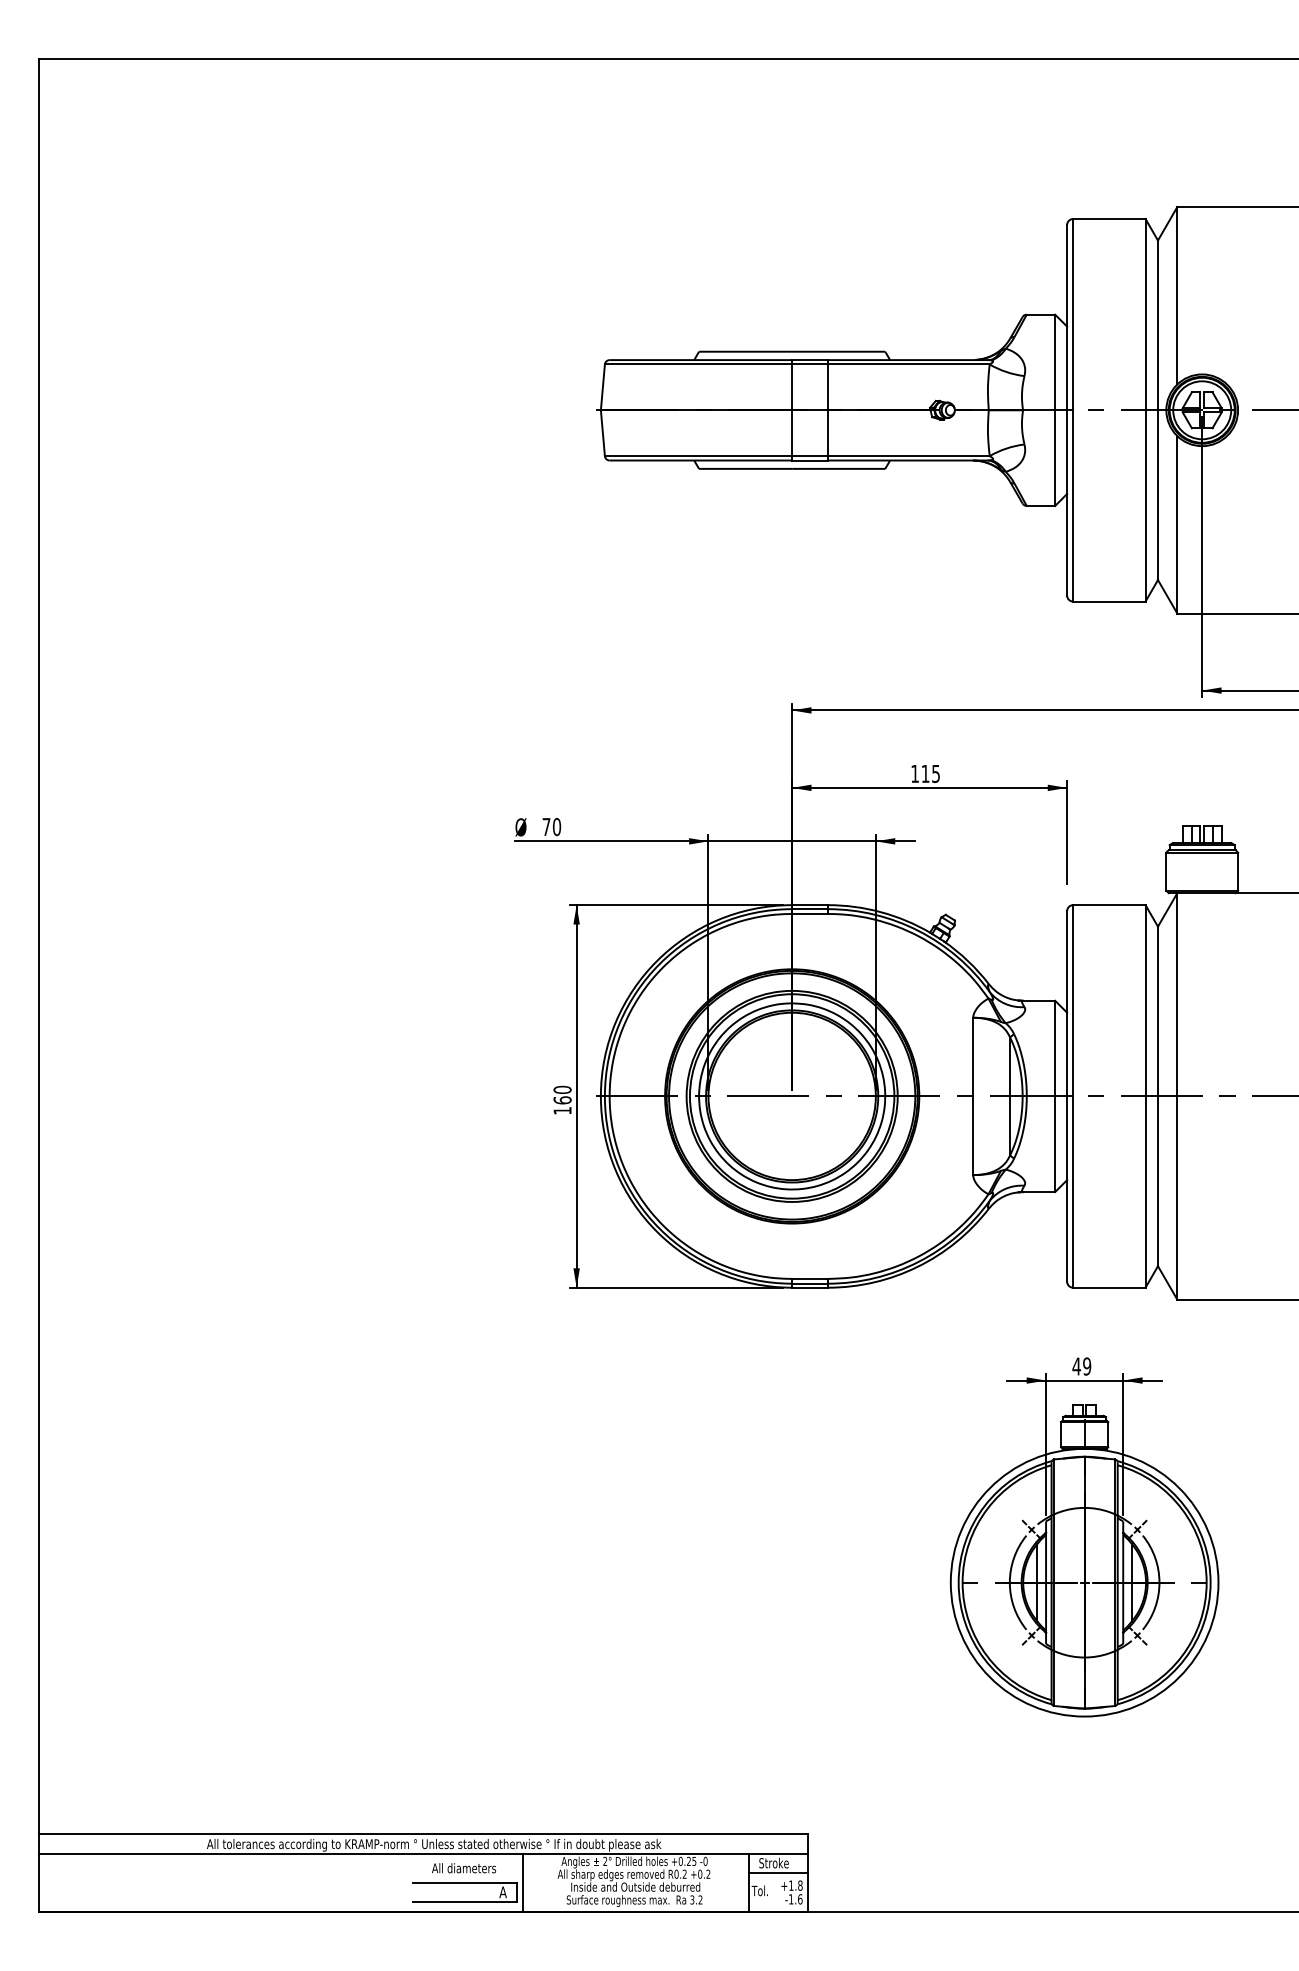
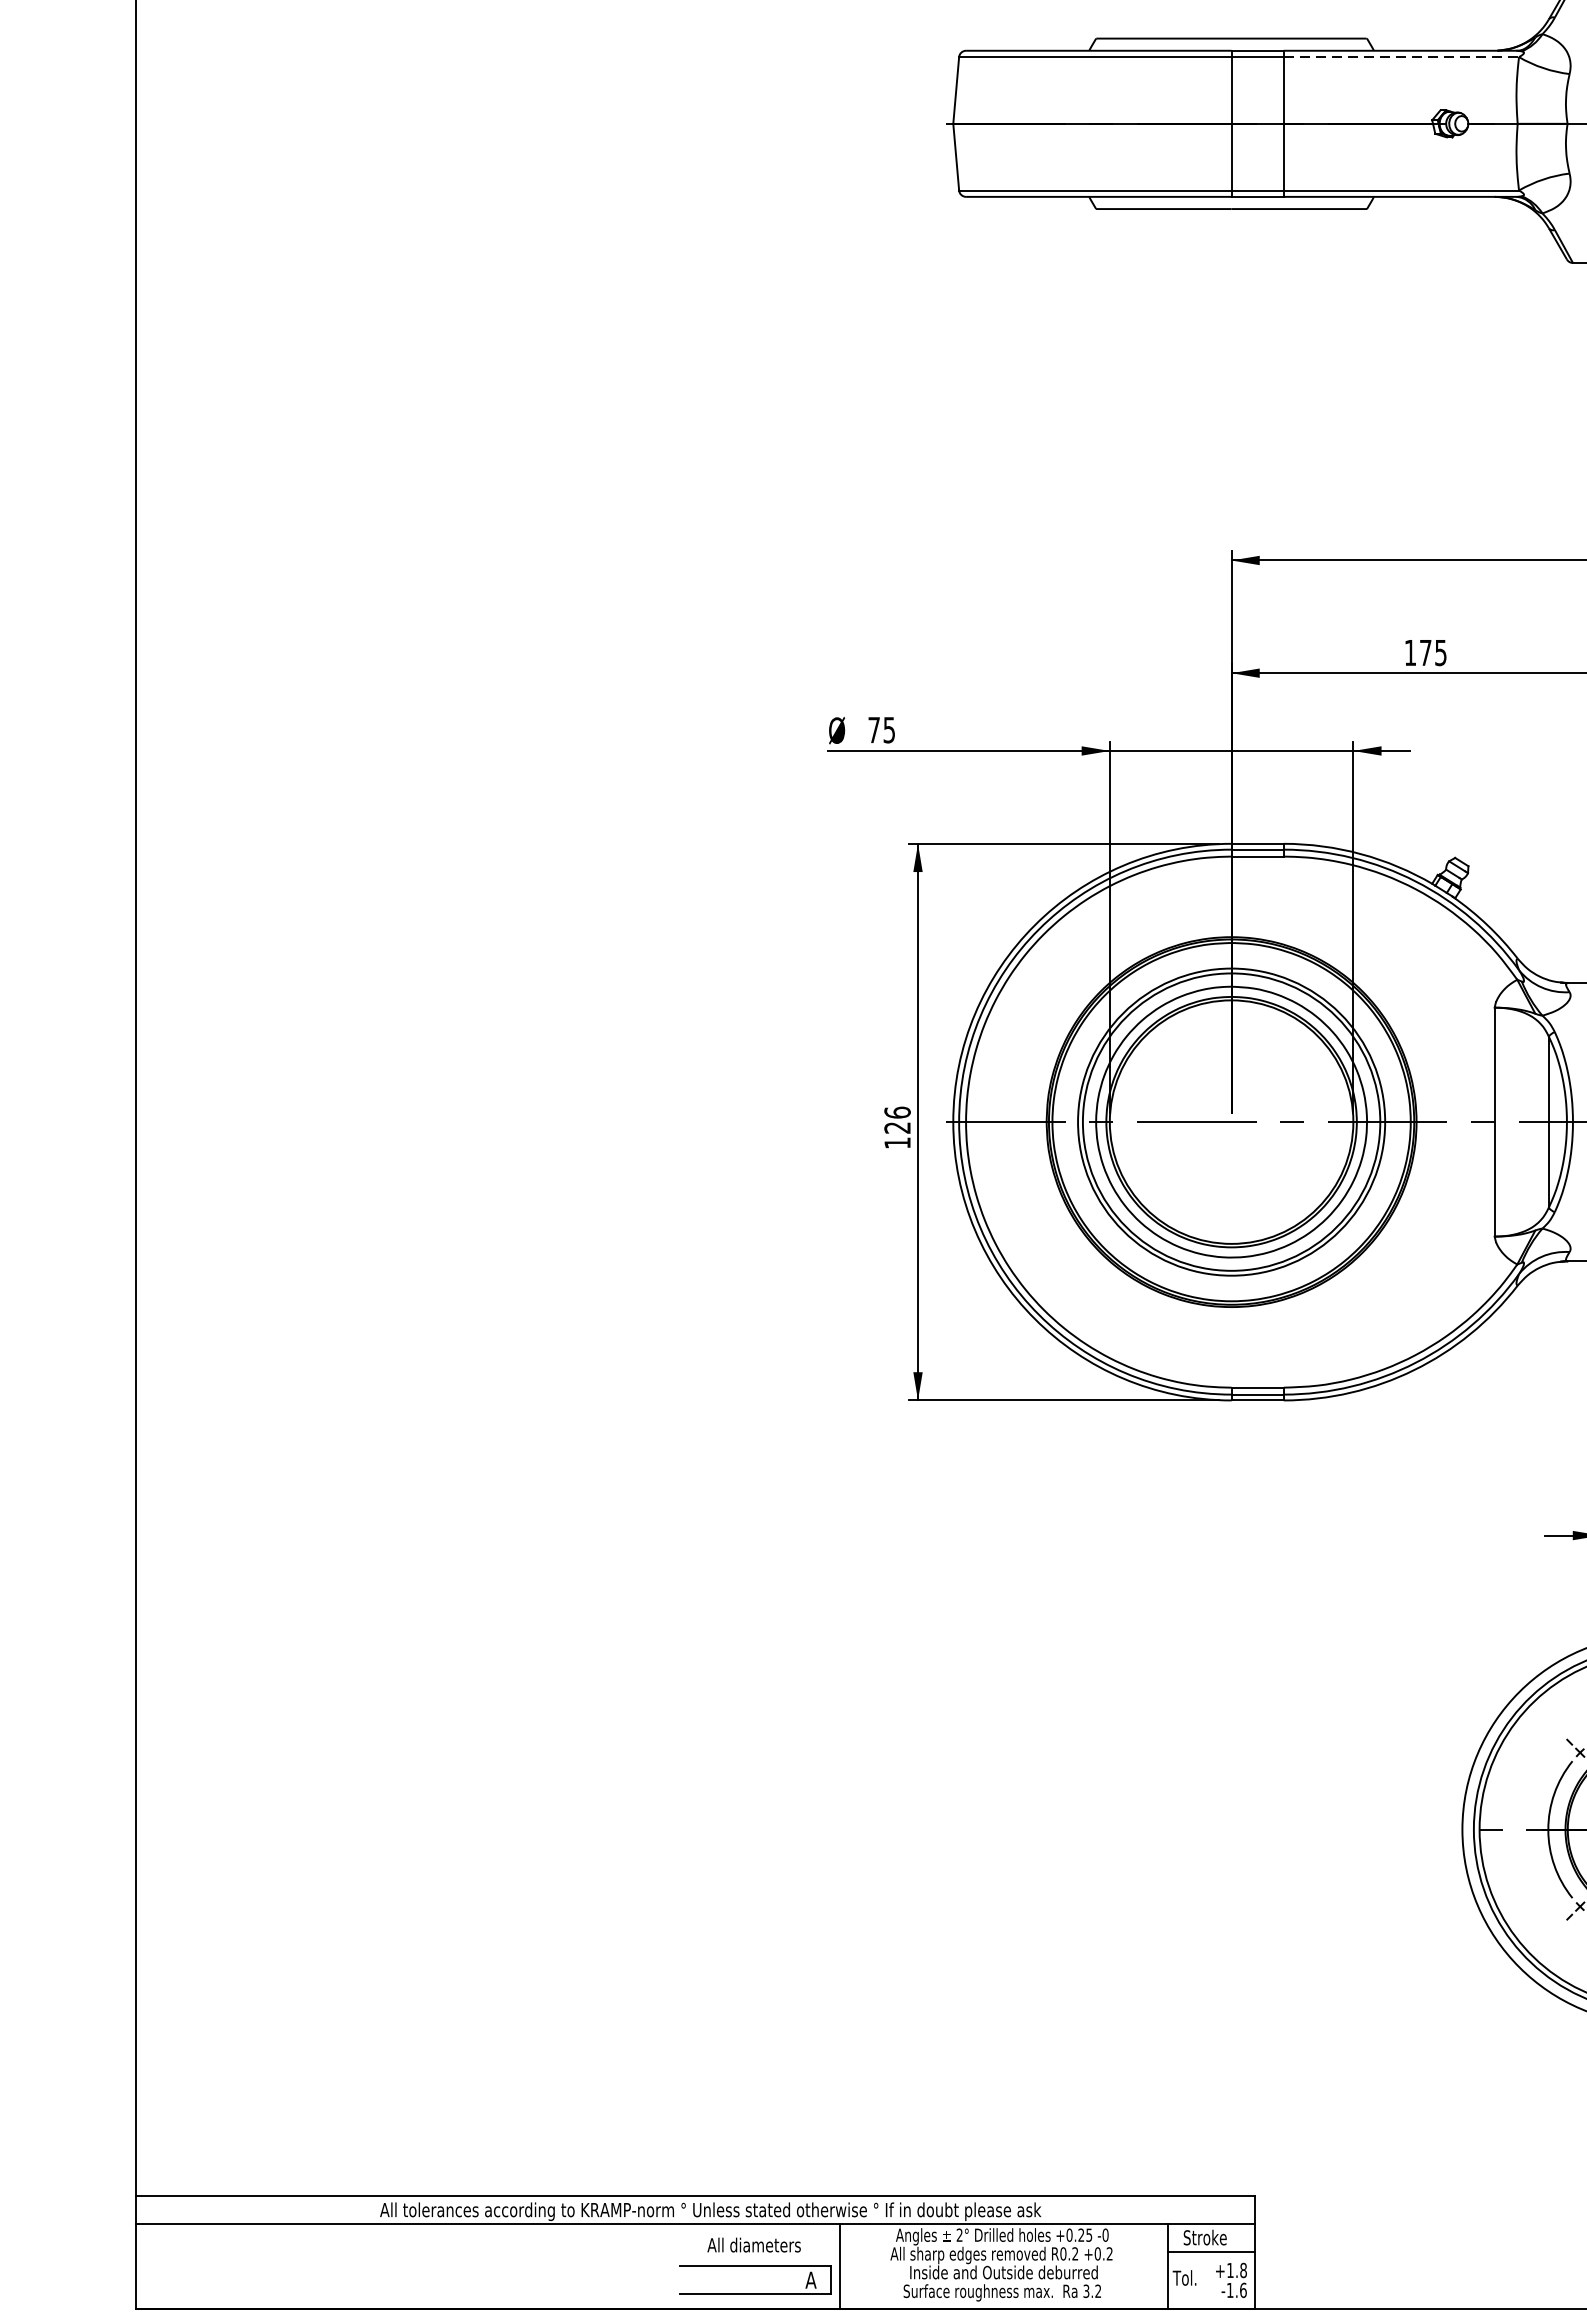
line: (908, 364) -> (1400, 57), solid -> dashed
text: (925, 773) -> (1425, 652), 115 -> 175
text: (557, 827) -> (890, 730), 70 -> 75
text: (562, 1094) -> (897, 1119), 160 -> 126

